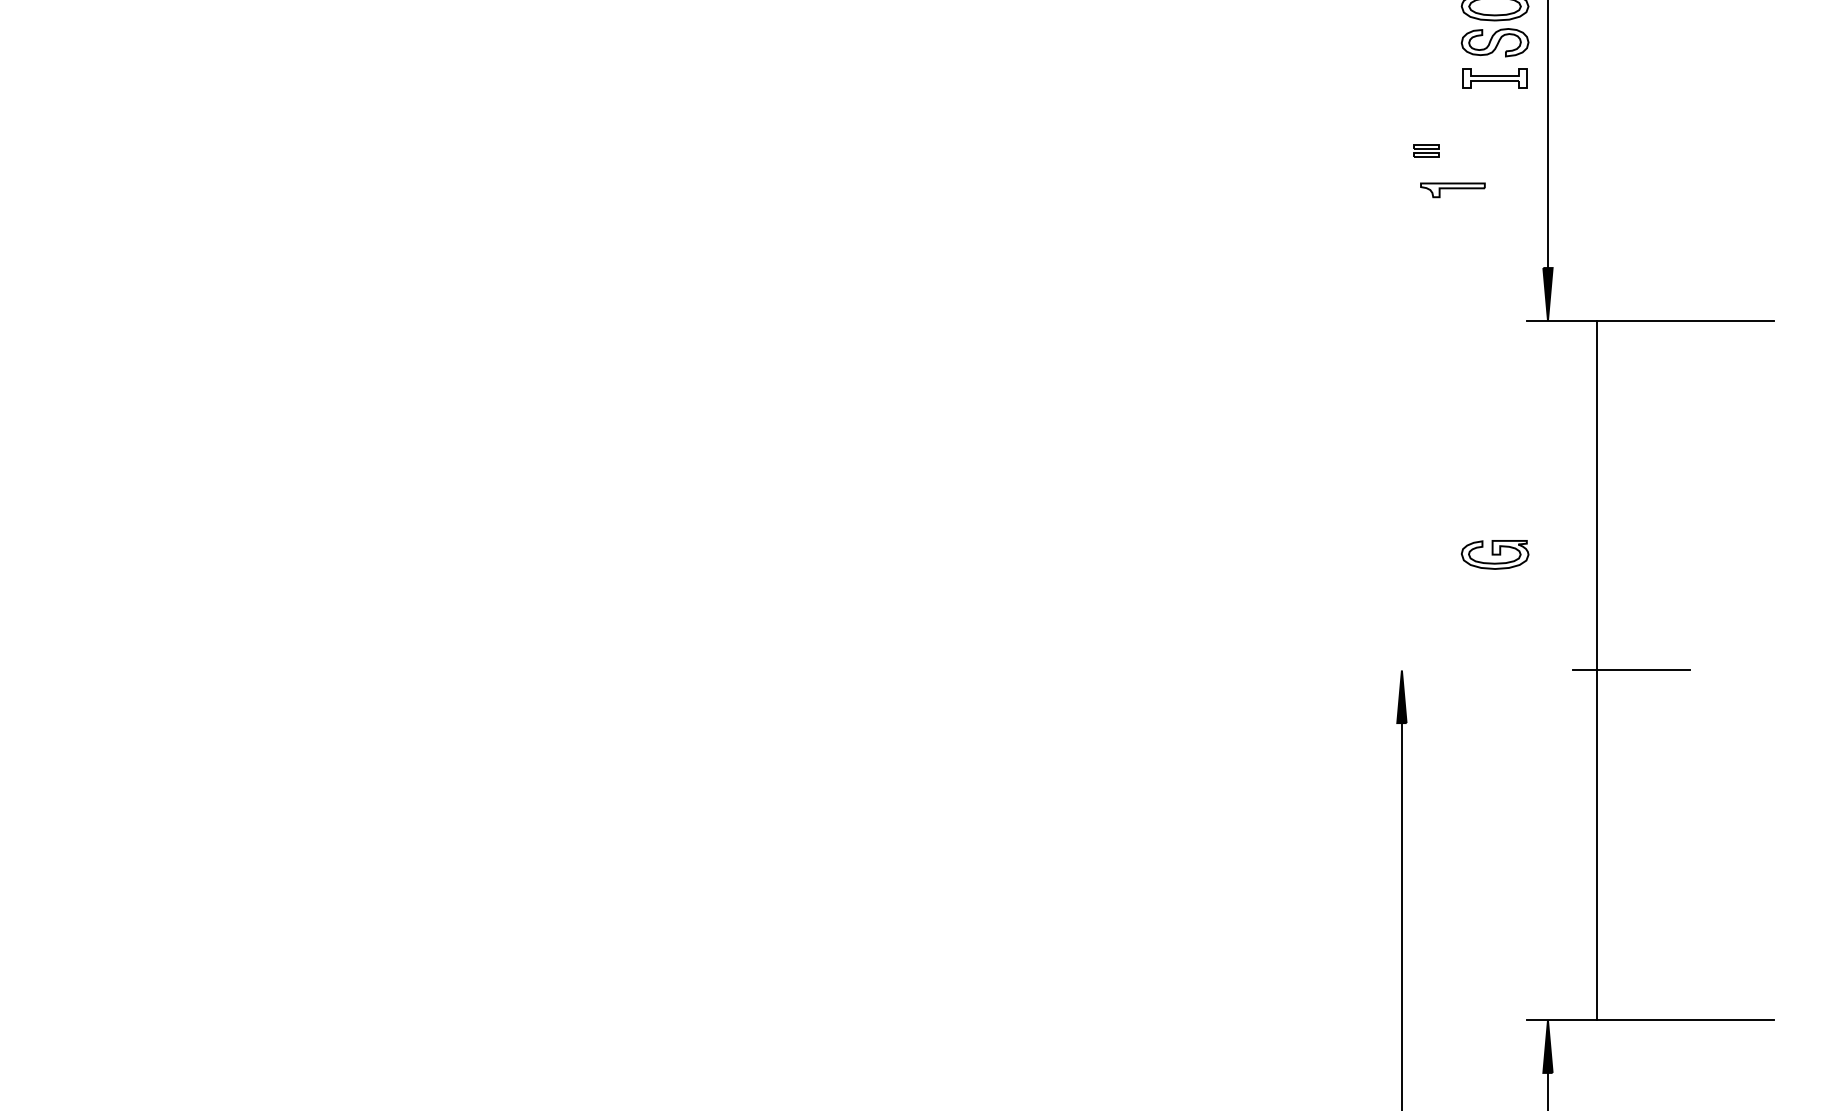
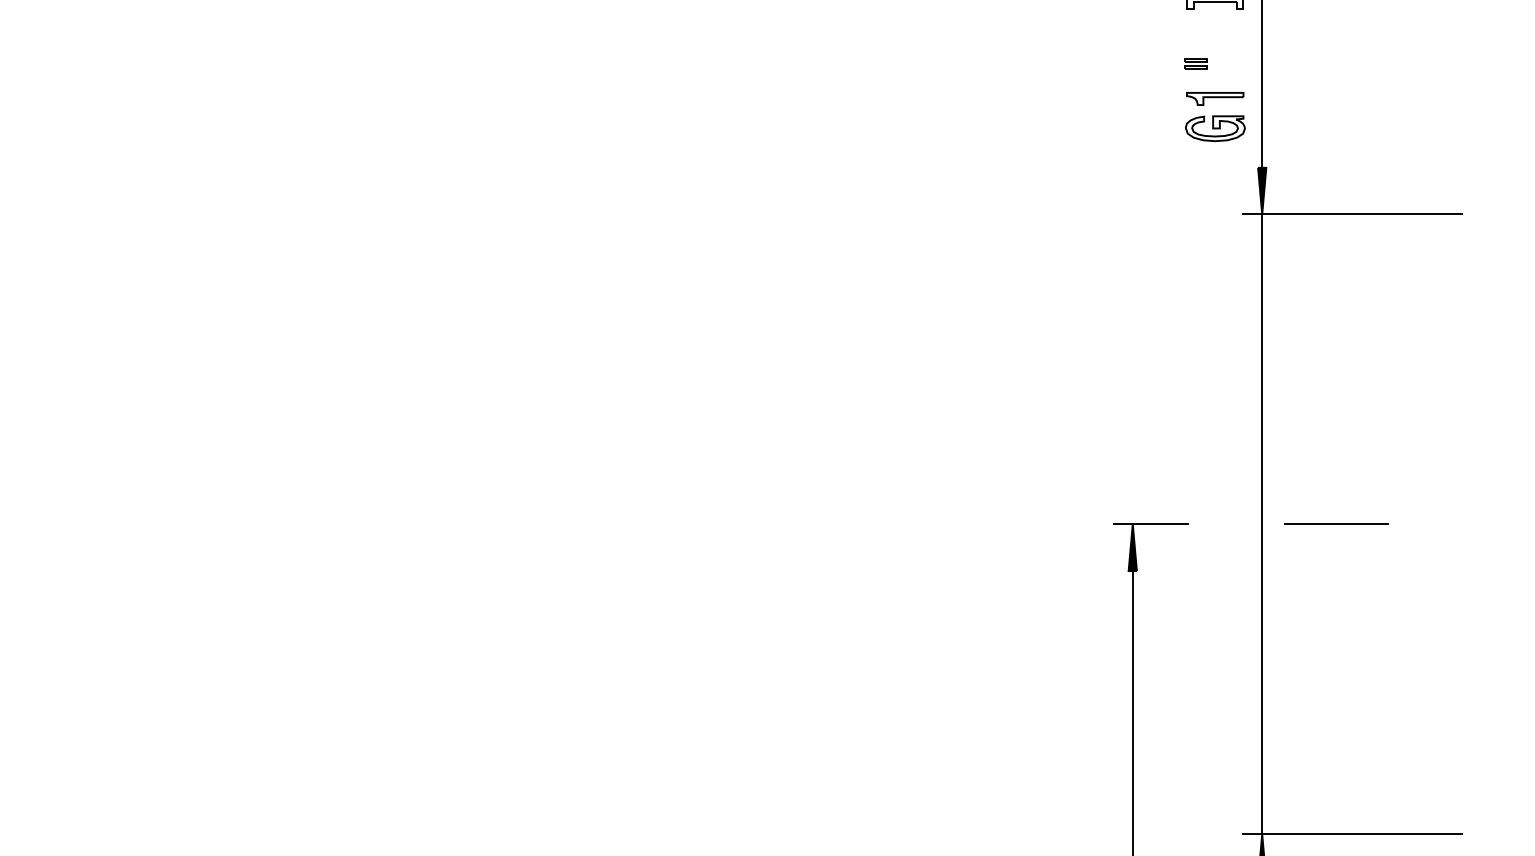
part: (1426, 150) -> (1196, 63), moved
part: (1452, 190) -> (1214, 99), moved
part: (1495, 554) -> (1215, 128), moved
line: (1421, 670) -> (1150, 524), added
line: (1596, 670) -> (1261, 524), moved

